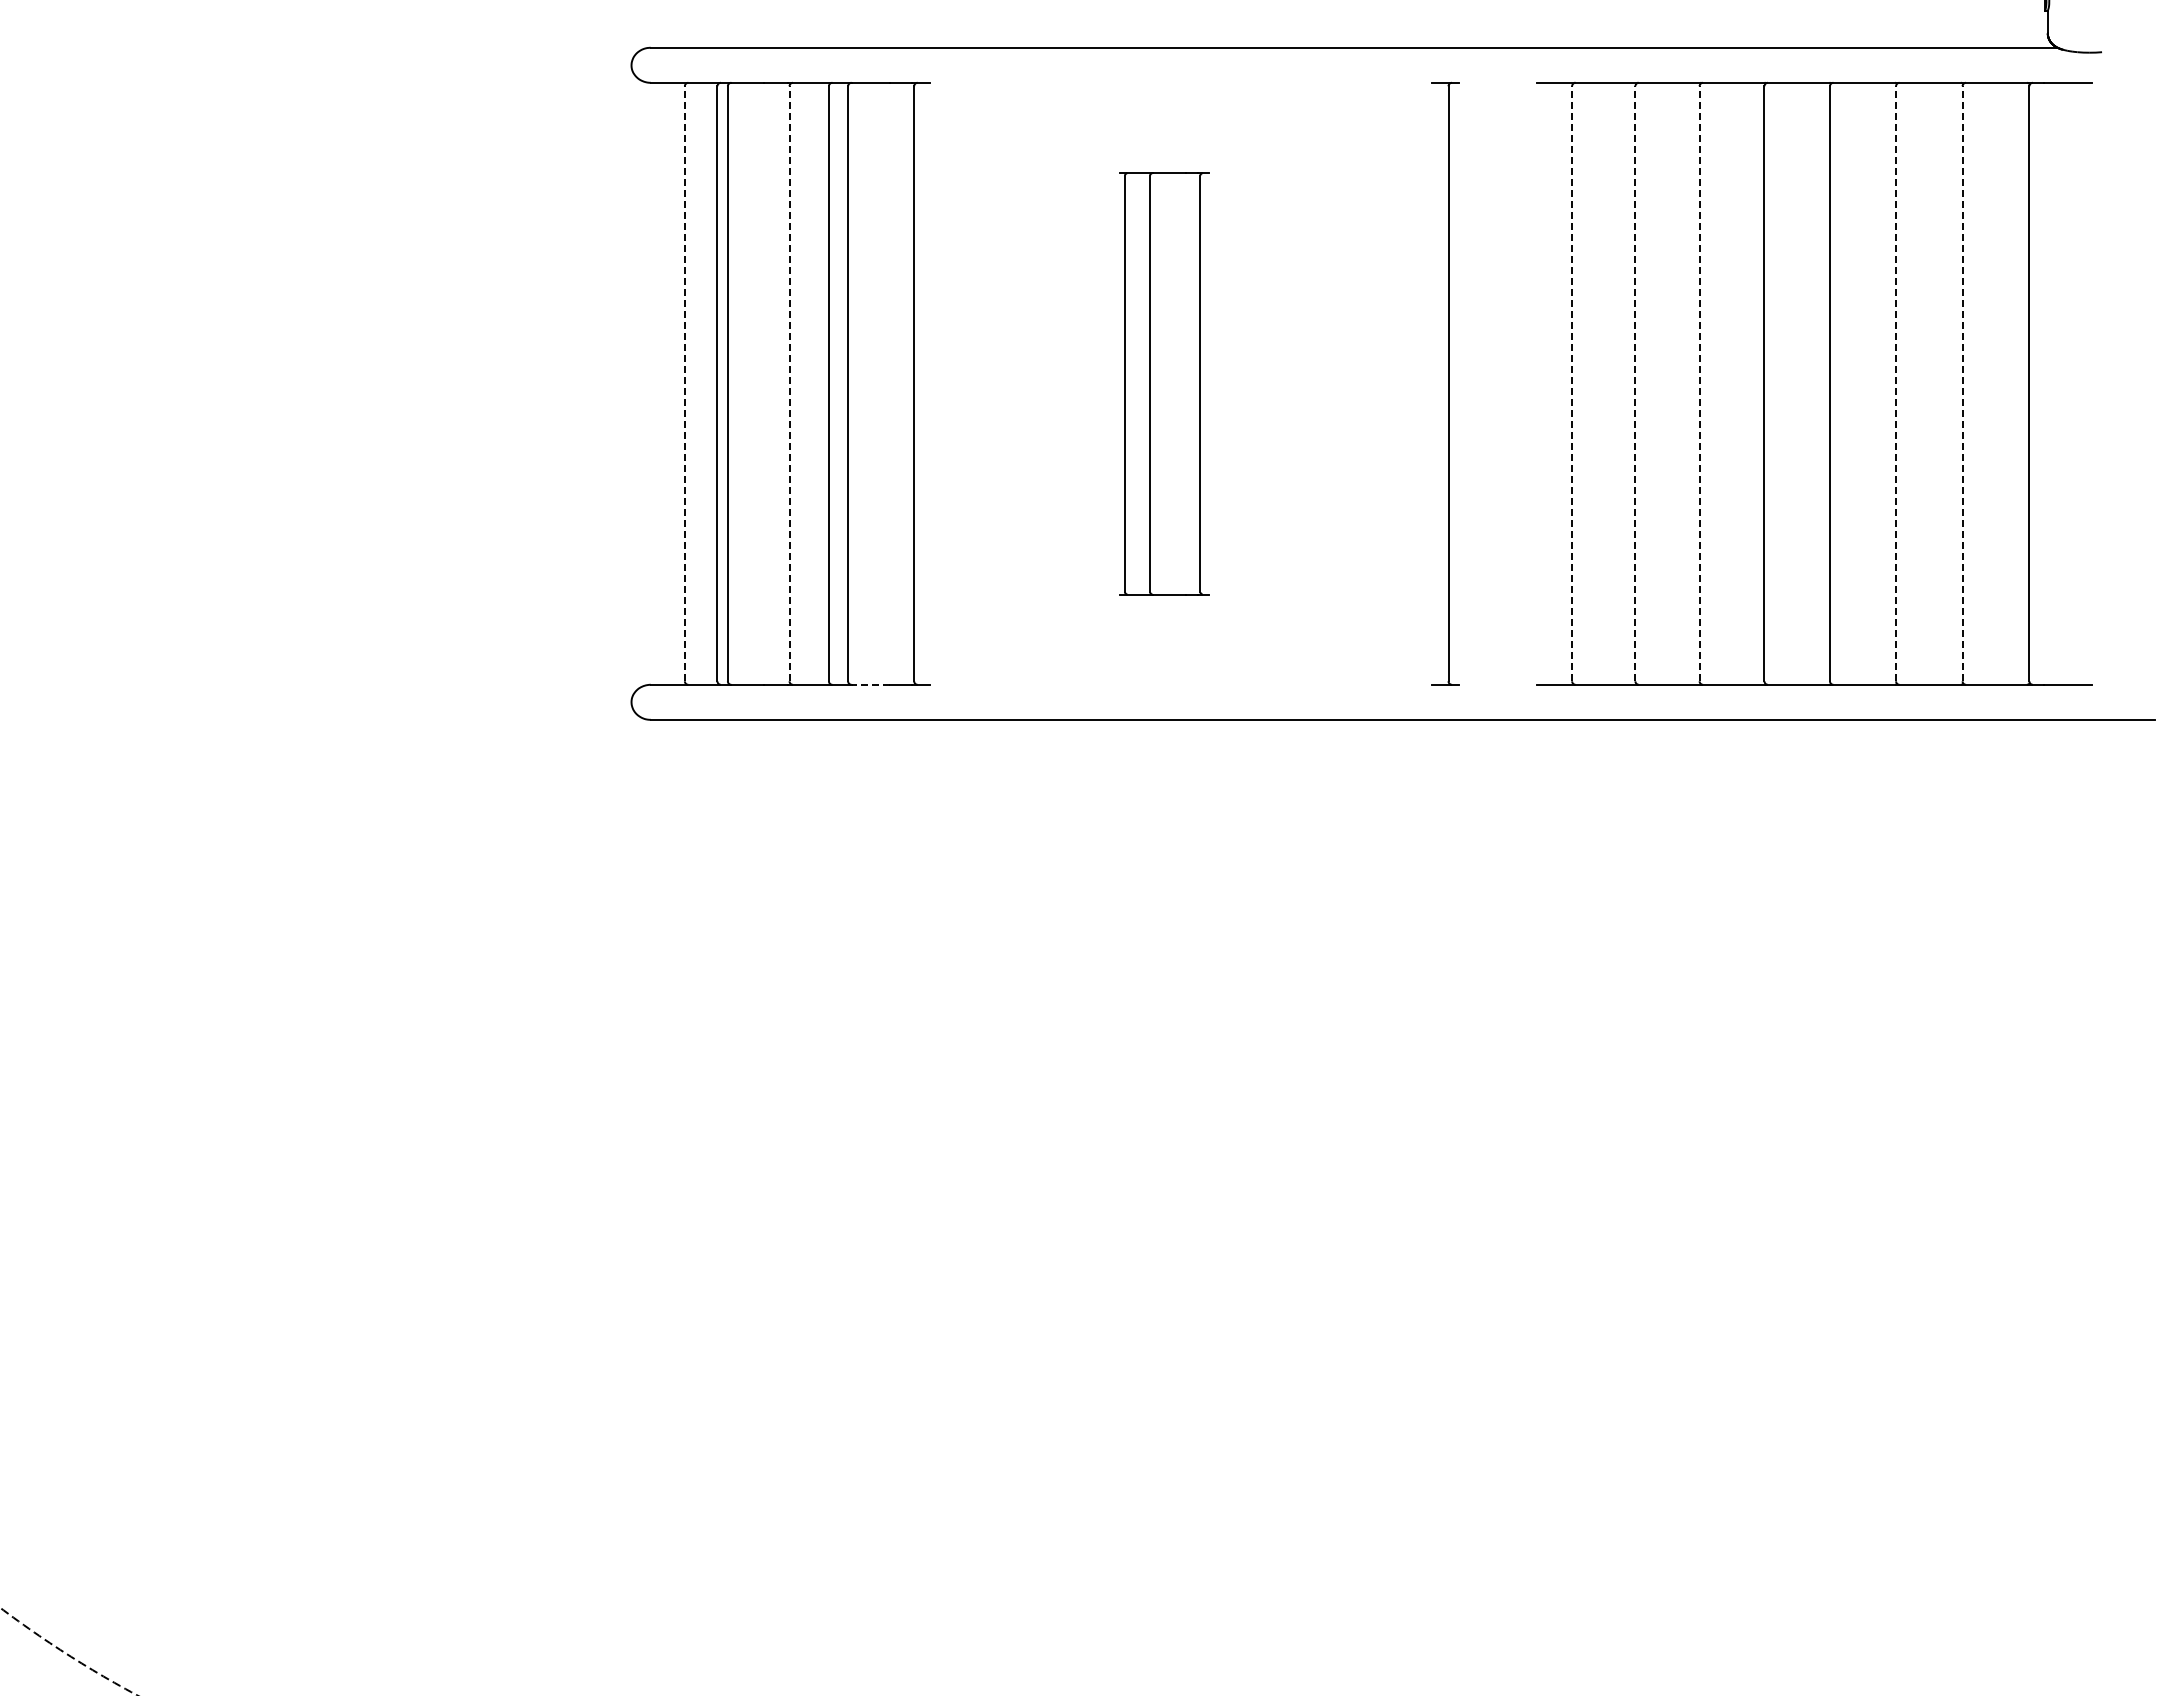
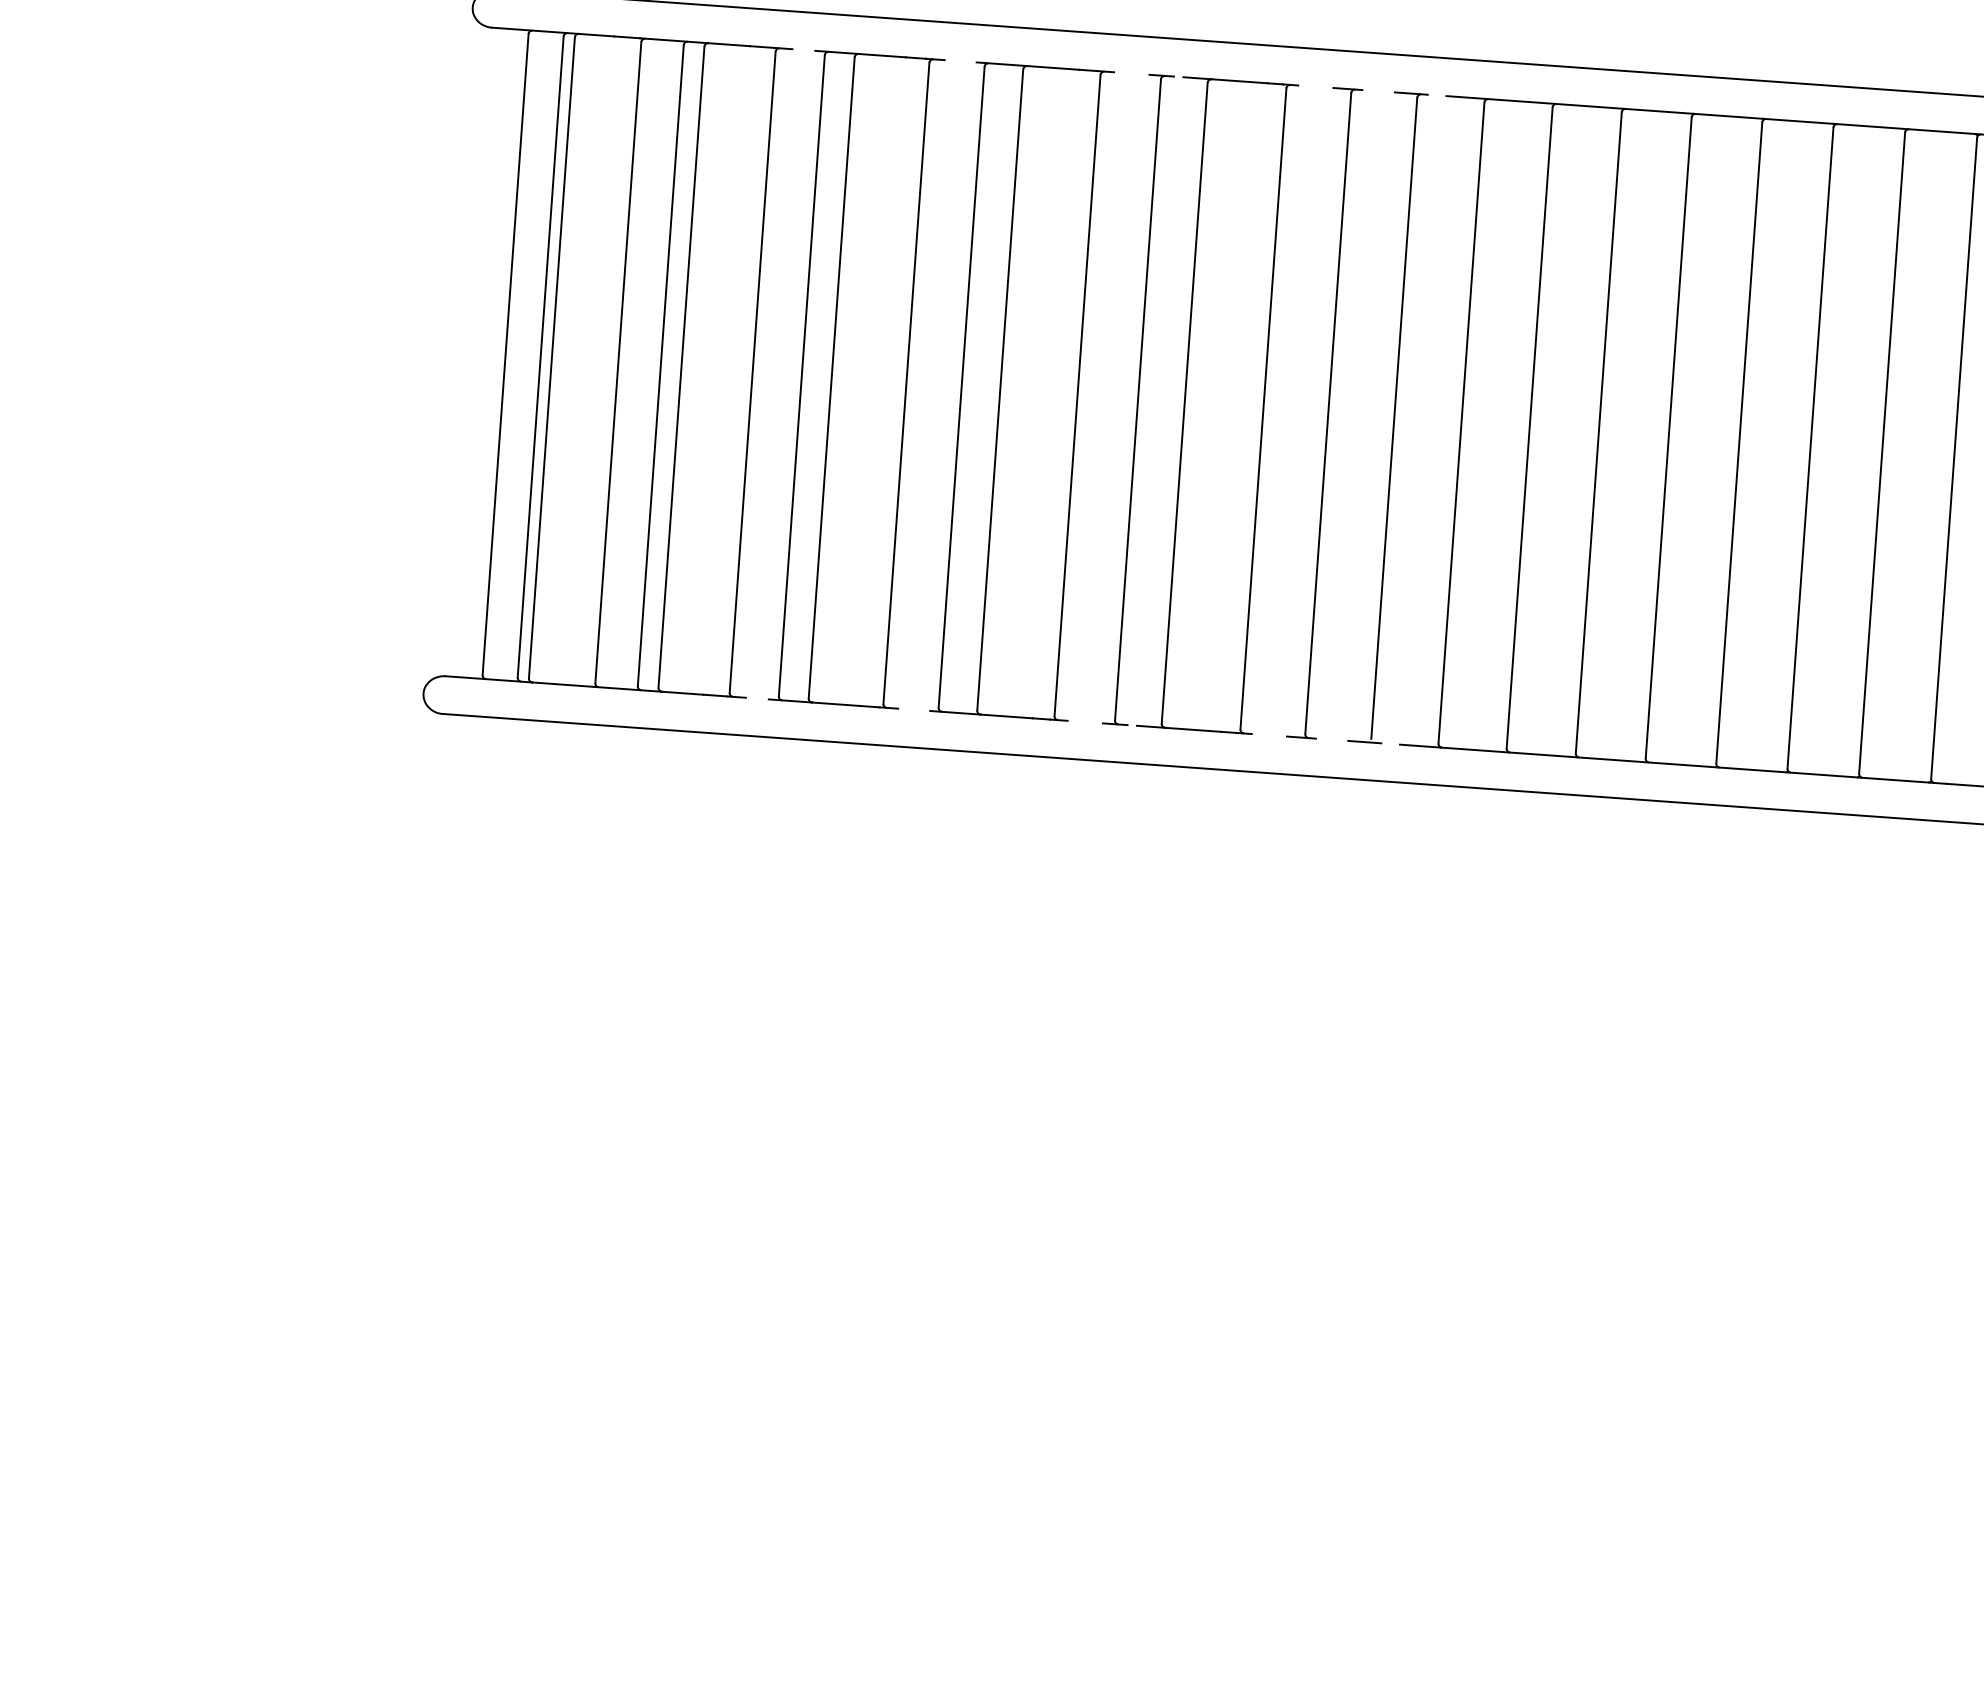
line: (684, 383) -> (505, 354), dashed -> solid
line: (789, 383) -> (618, 362), dashed -> solid
part: (1010, 383) -> (856, 379), added
part: (1164, 383) -> (1022, 391), size x1.43
part: (1329, 383) -> (1200, 404), added
part: (1503, 383) -> (1387, 417), added
line: (1572, 383) -> (1461, 422), dashed -> solid
line: (1635, 383) -> (1529, 427), dashed -> solid
line: (1699, 383) -> (1598, 432), dashed -> solid
line: (1896, 383) -> (1810, 447), dashed -> solid
line: (1962, 383) -> (1882, 452), dashed -> solid
line: (870, 684) -> (682, 692), dashed -> solid

